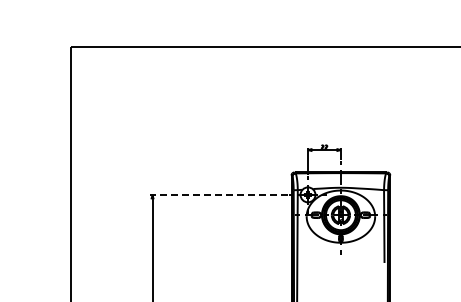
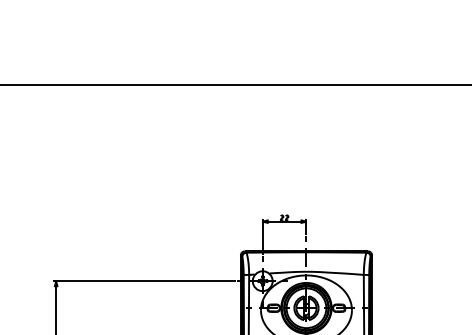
line: (219, 194) -> (145, 280), dashed -> solid

